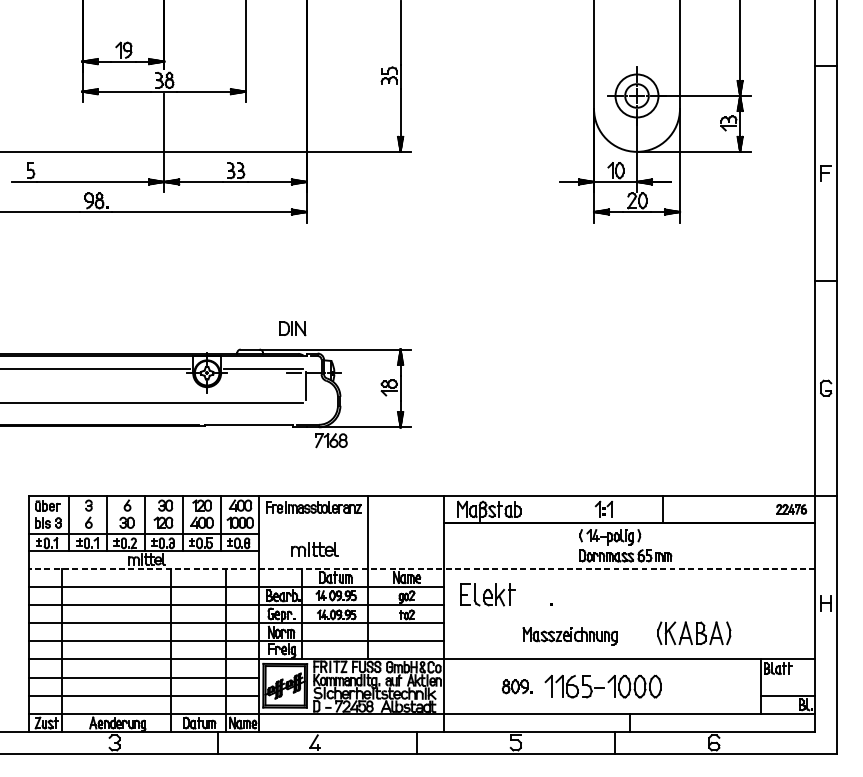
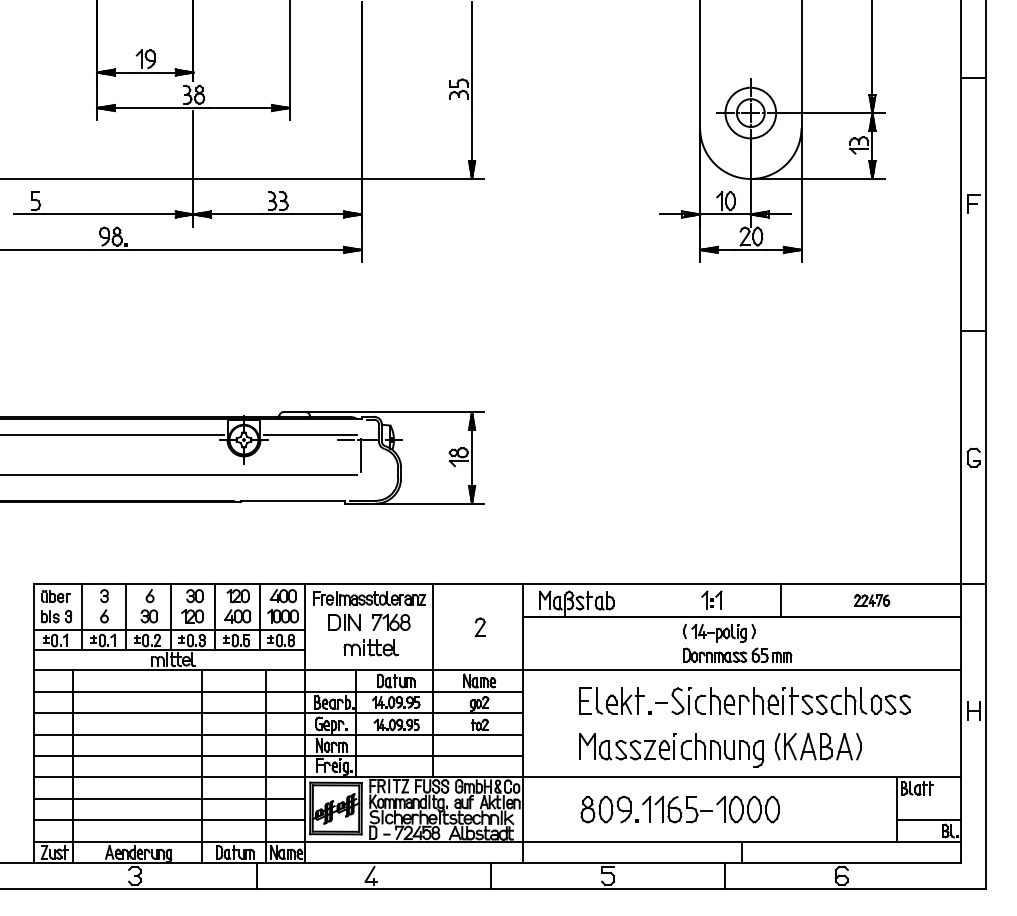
part: (292, 328) -> (344, 622), moved
part: (331, 440) -> (391, 622), moved
part: (791, 509) -> (872, 600), moved
part: (406, 532) -> (479, 627), added
line: (422, 568) -> (497, 670), dashed -> solid
part: (487, 594) -> (611, 700), moved
part: (663, 594) -> (782, 700), added
part: (569, 636) -> (671, 750), size x1.67
part: (517, 686) -> (609, 809), size x1.67

